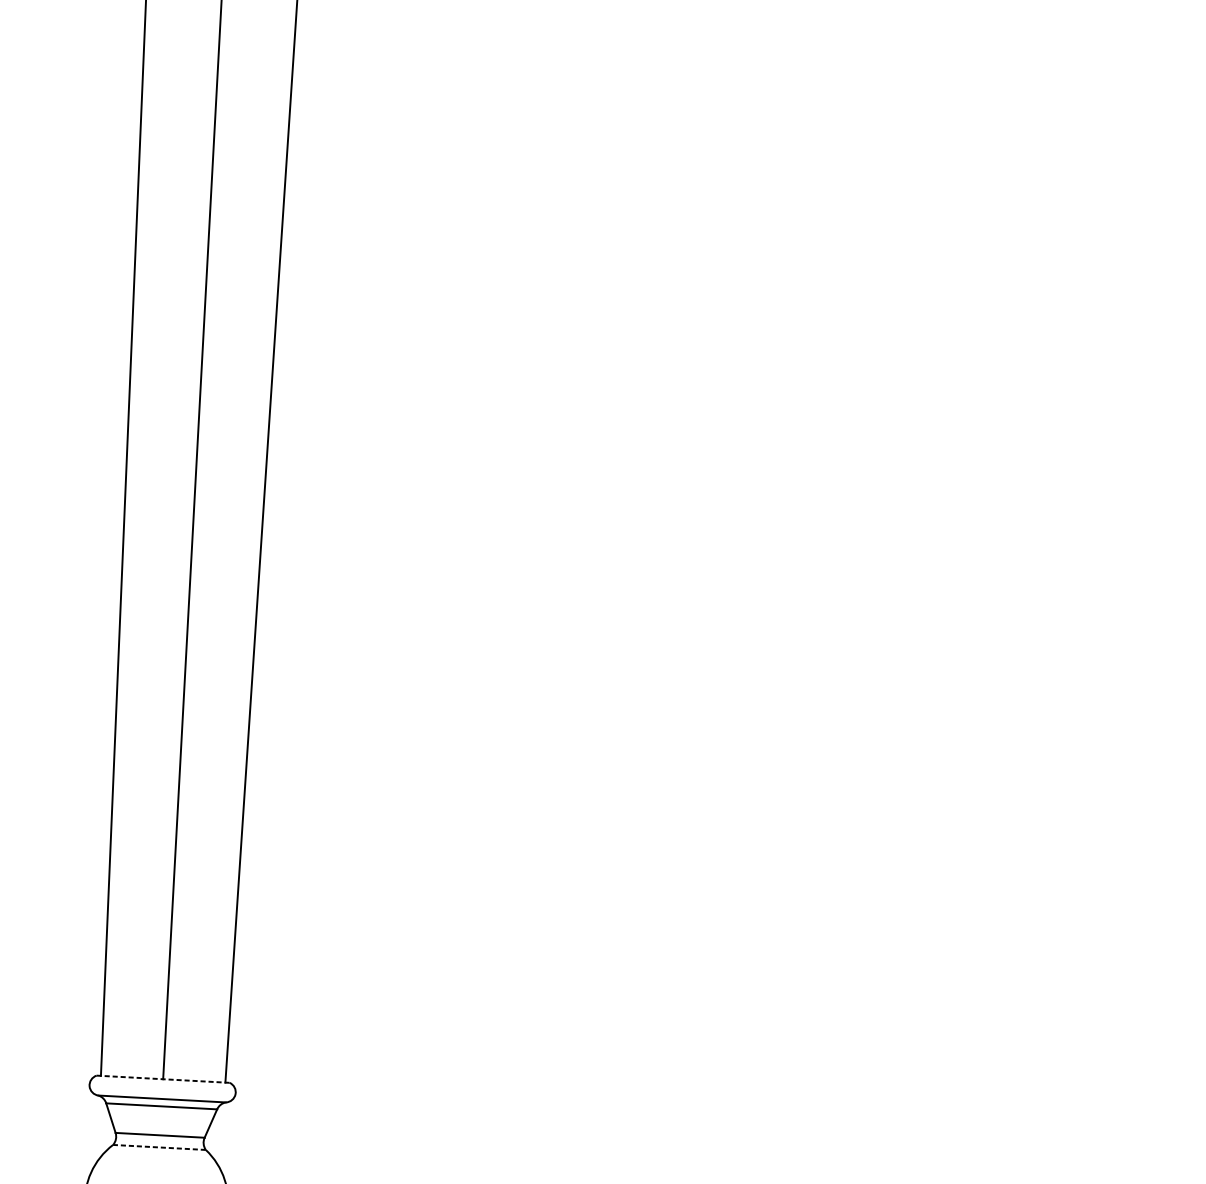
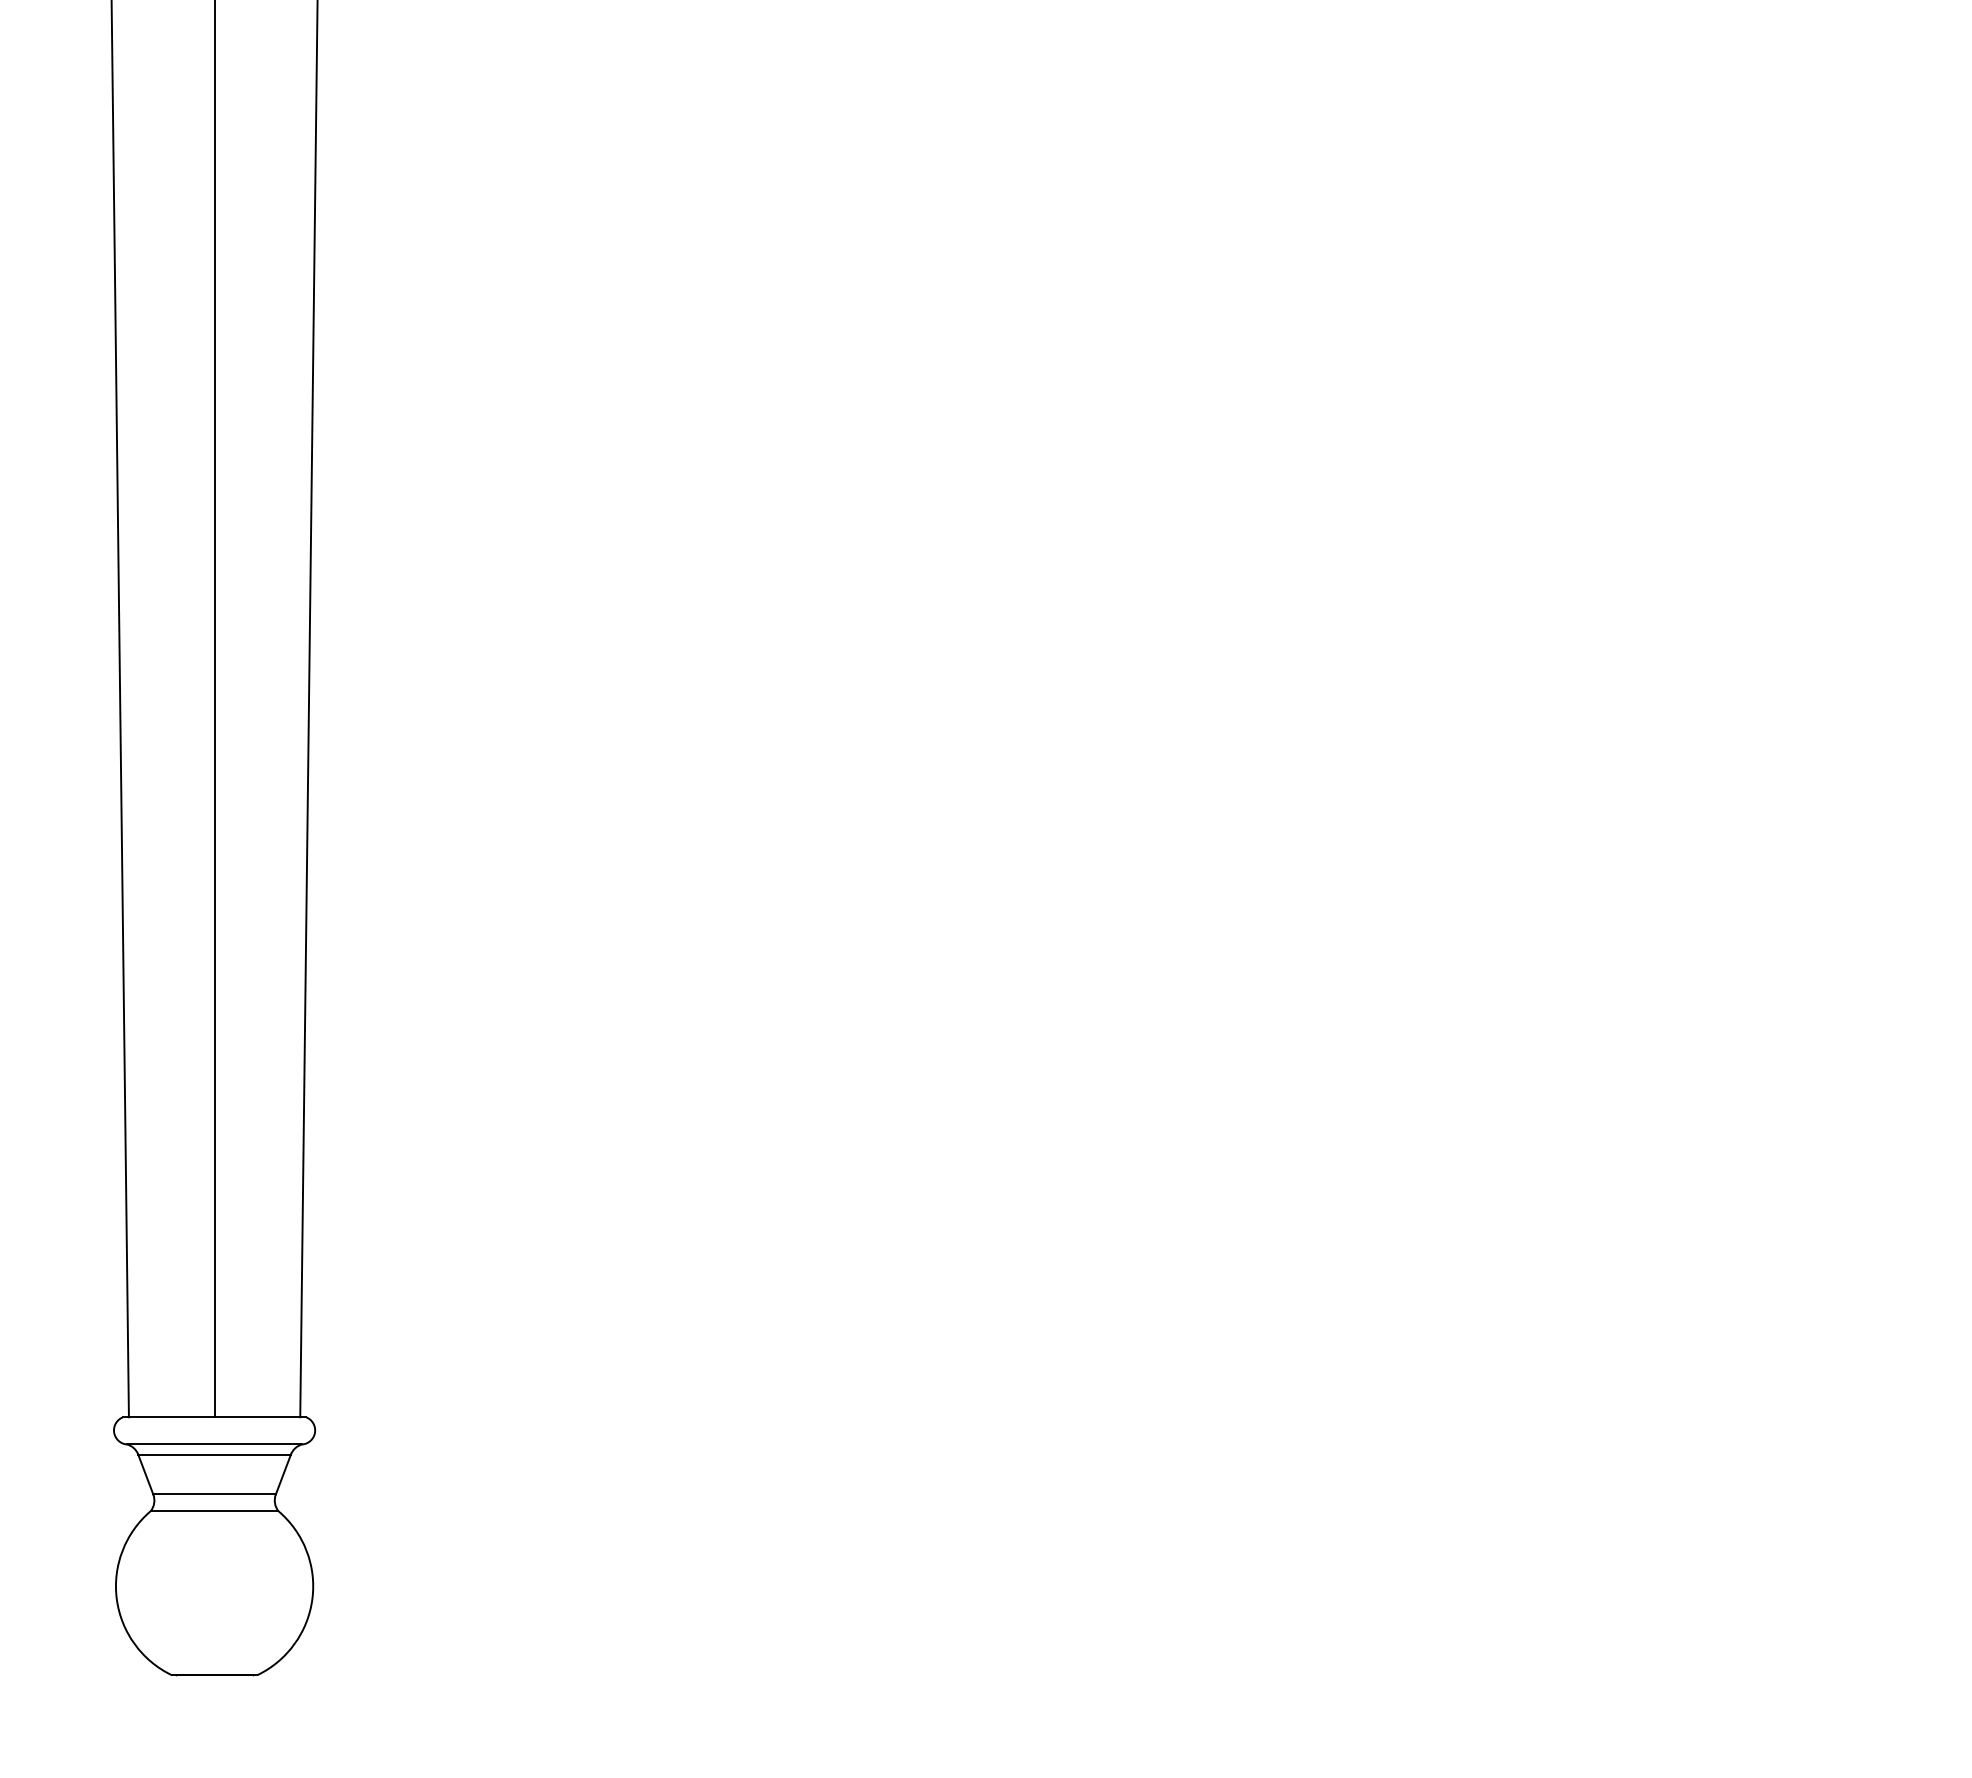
line: (163, 1079) -> (214, 1417), dashed -> solid
line: (159, 1147) -> (214, 1511), dashed -> solid

